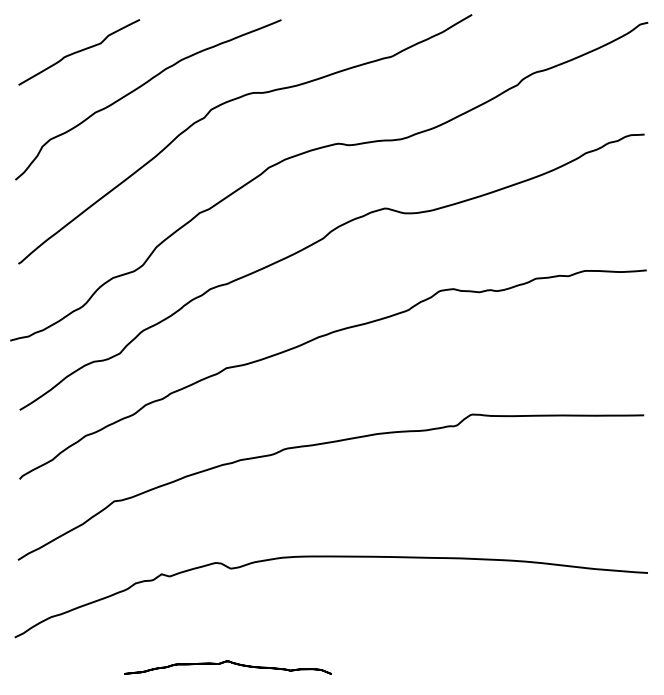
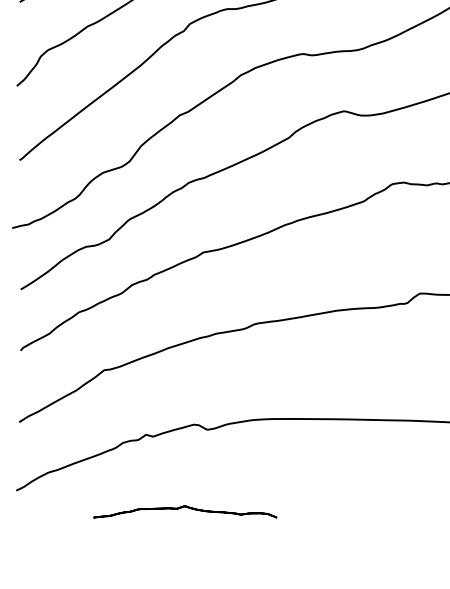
curve: (227, 662) -> (184, 507), moved

